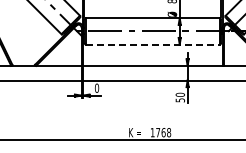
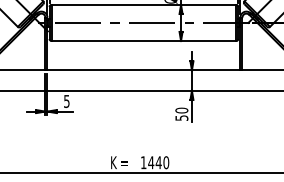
line: (152, 44) -> (143, 41), dashed -> solid
text: (96, 87) -> (66, 100), 0 -> 5
text: (163, 132) -> (158, 162), 1768 -> 1440

